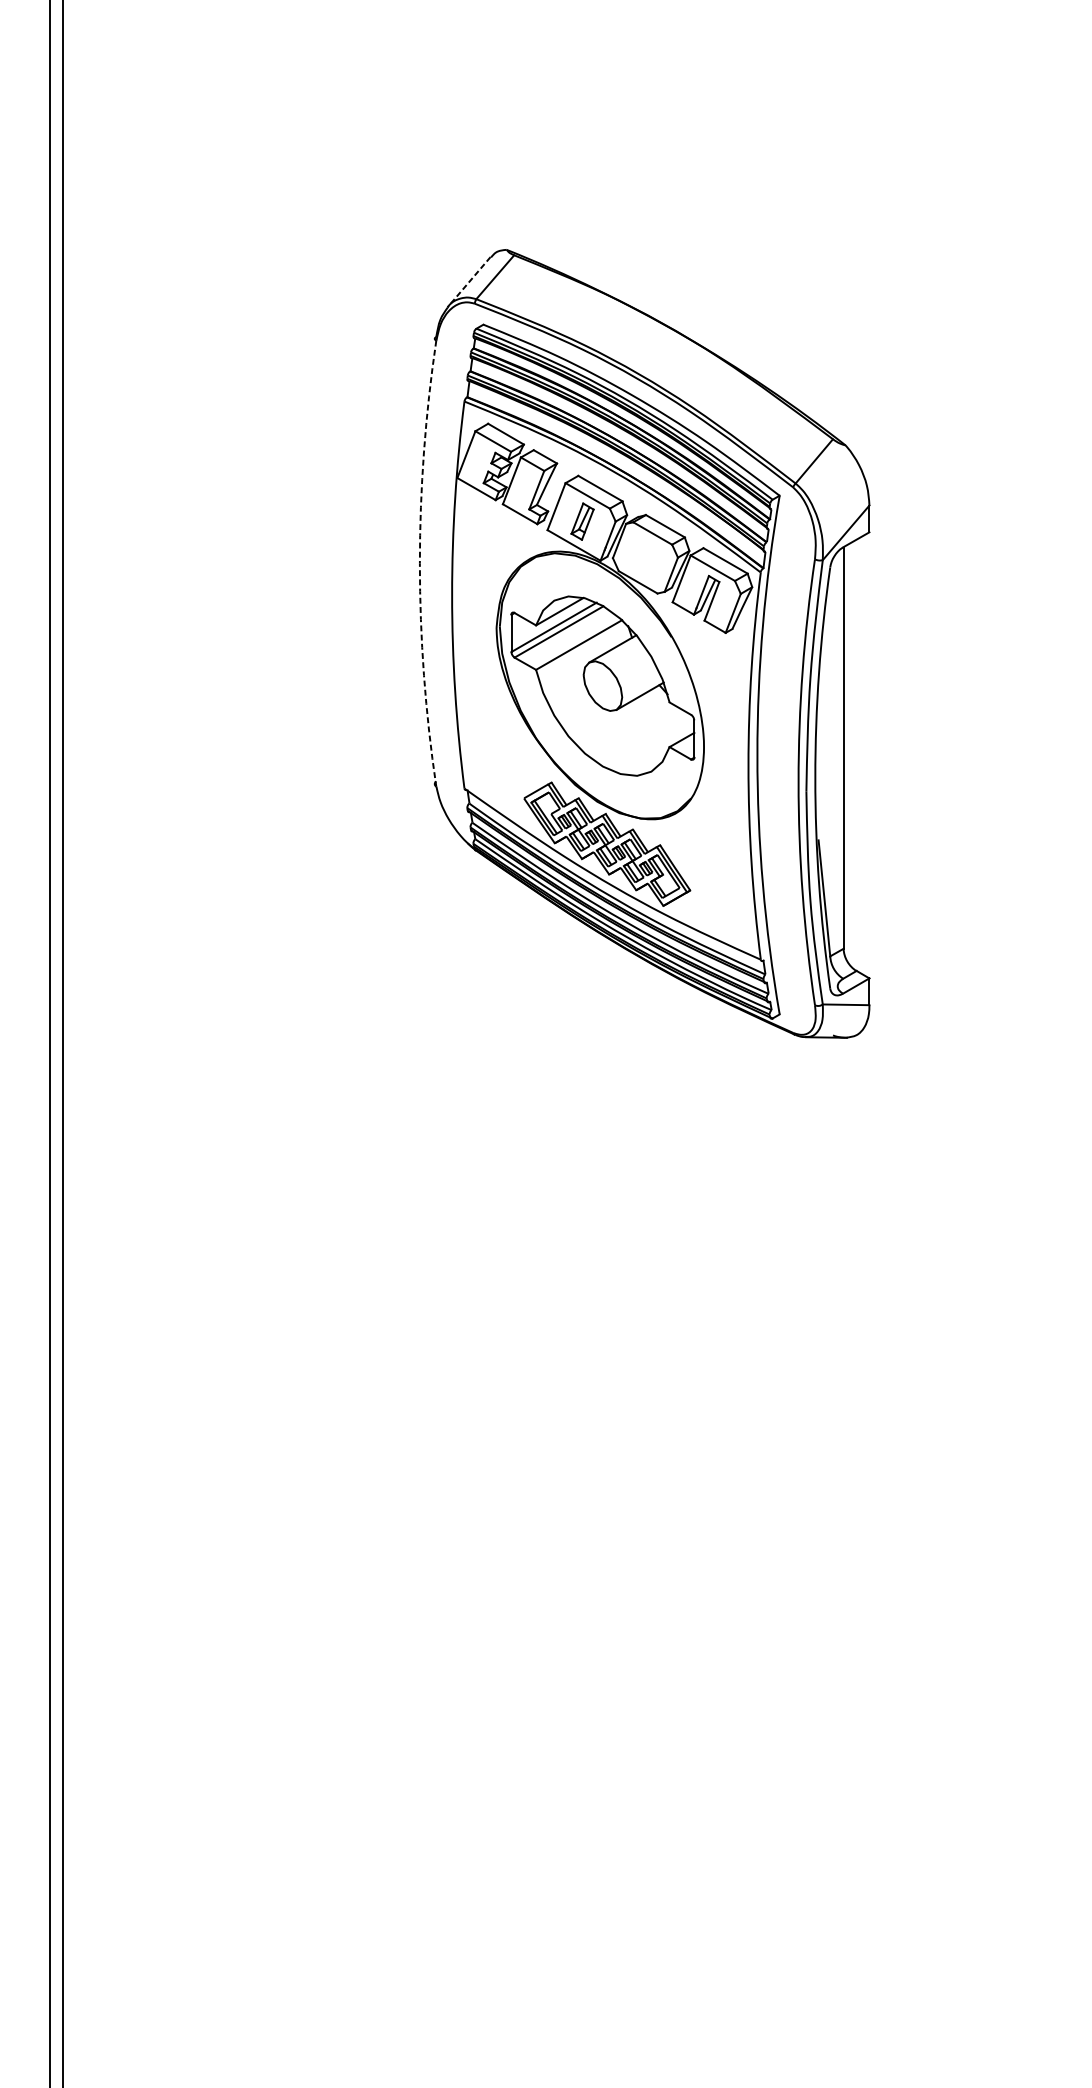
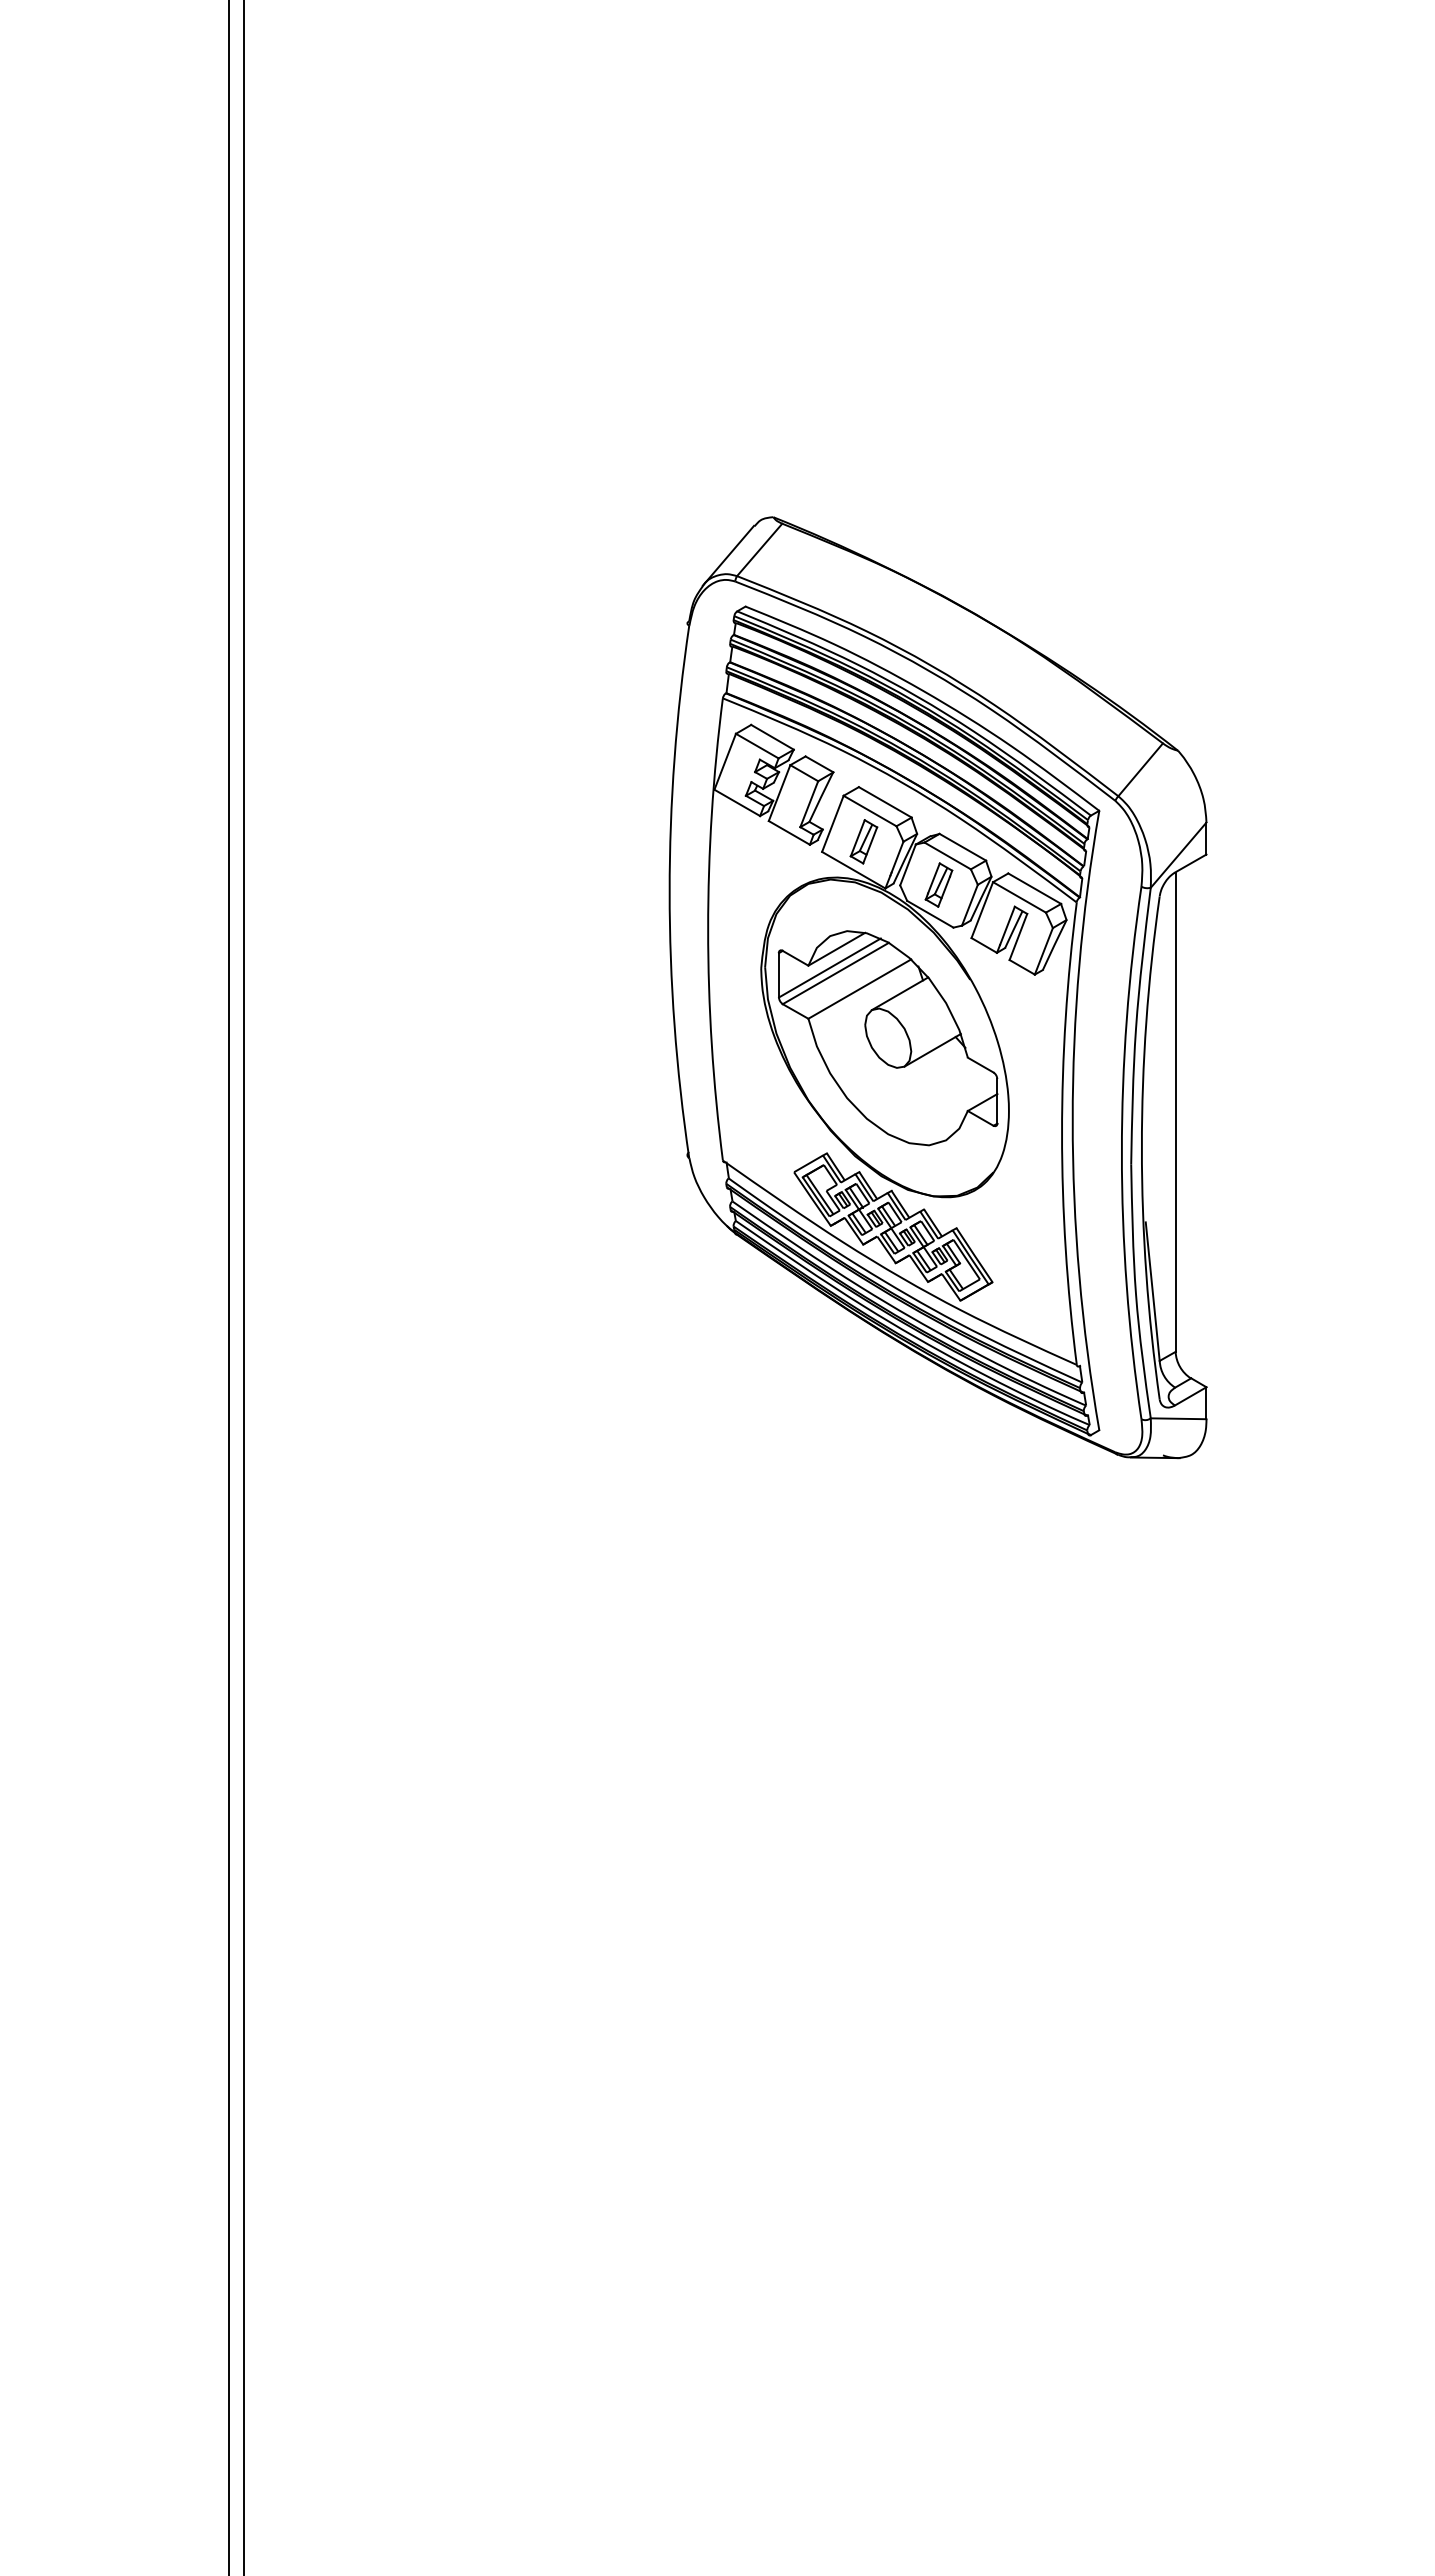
line: (469, 282) -> (728, 556), dashed -> solid
part: (645, 557) -> (938, 884), added
arc: (419, 563) -> (669, 891), dashed -> solid

